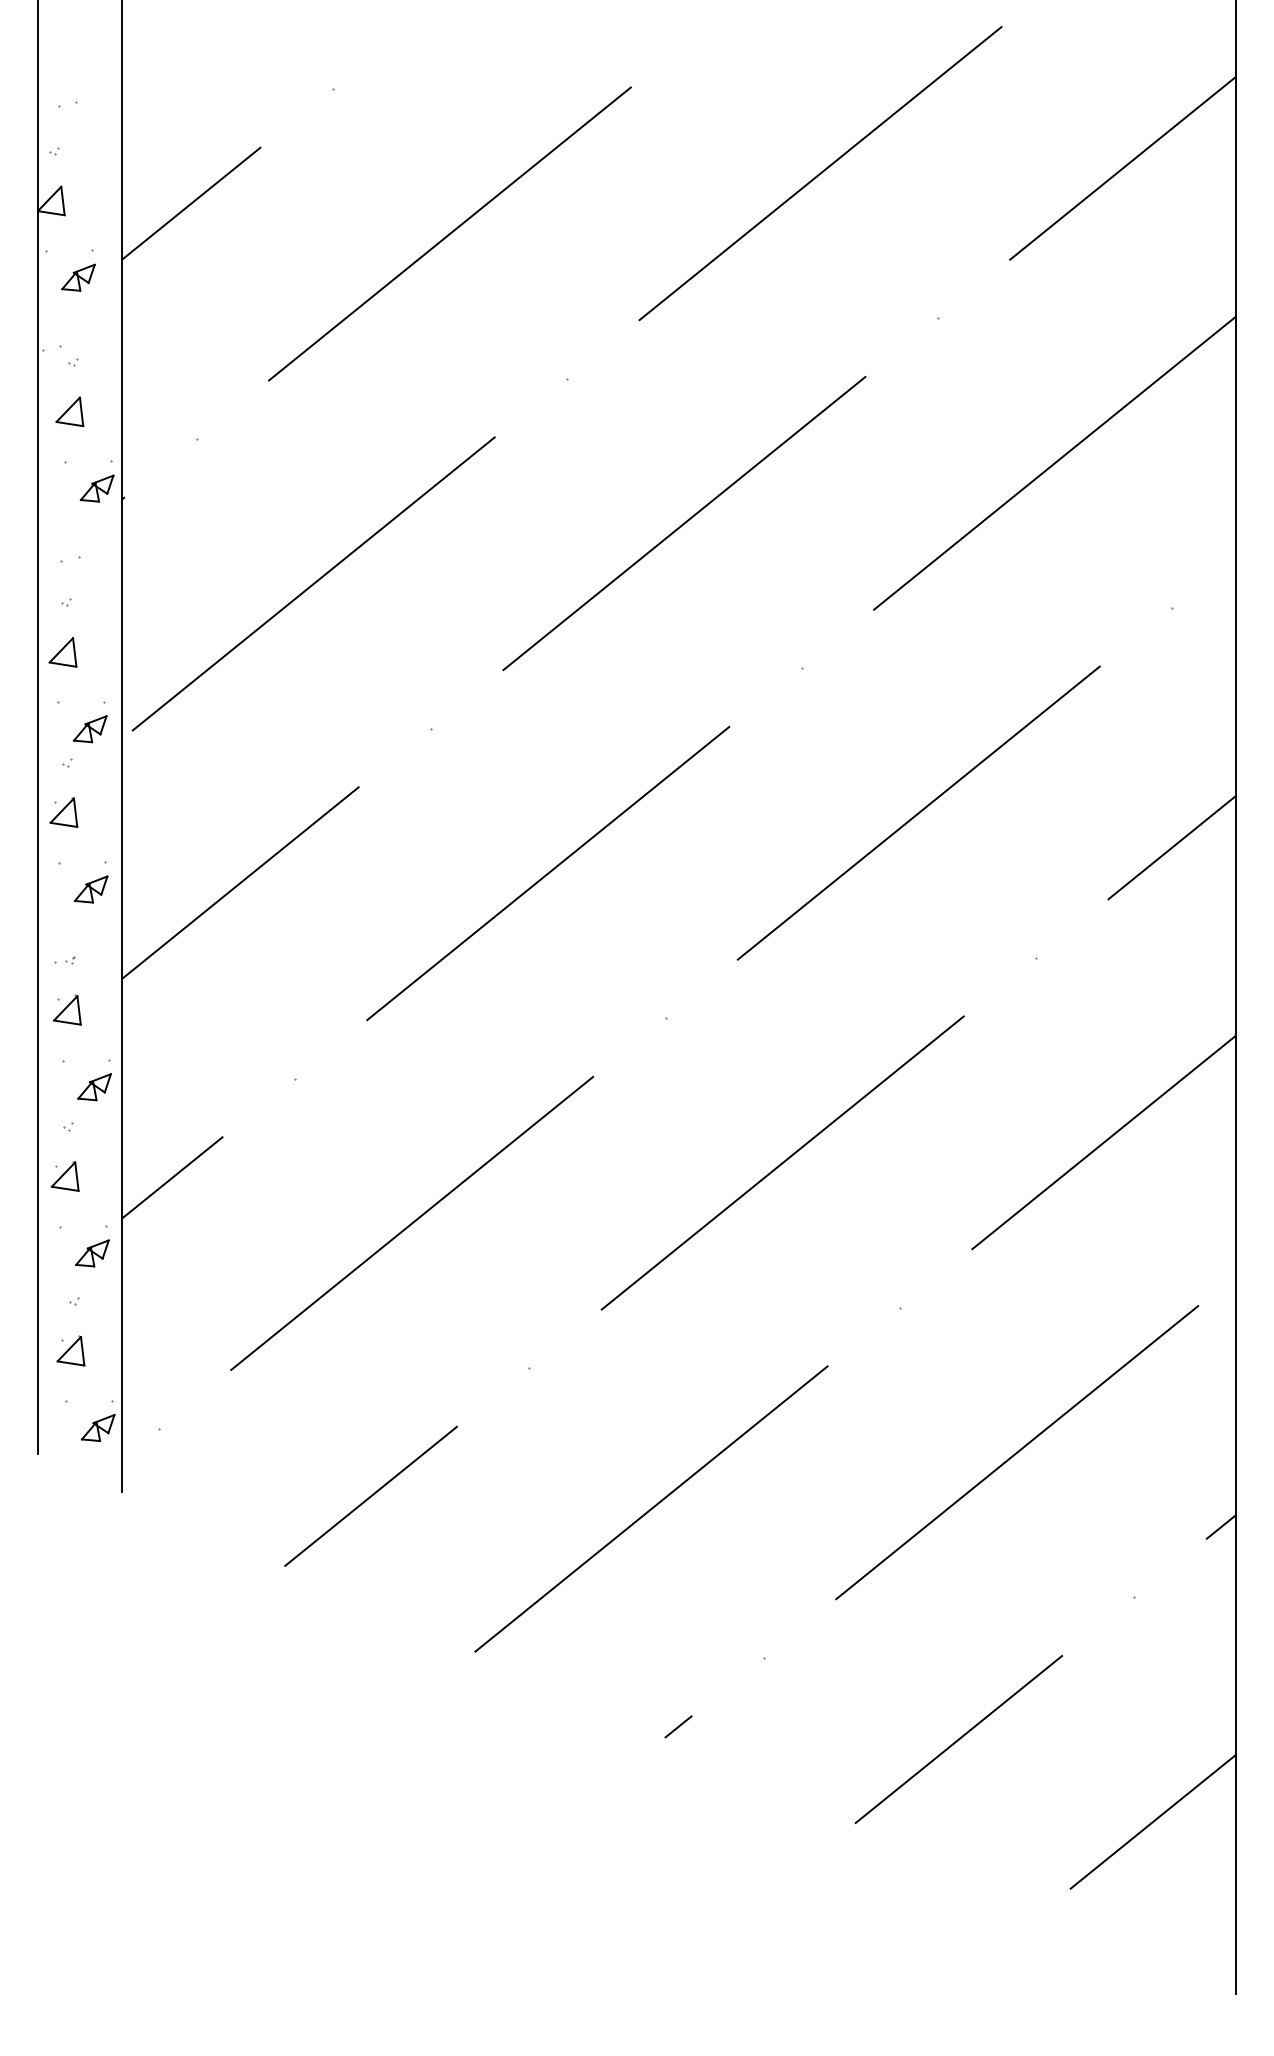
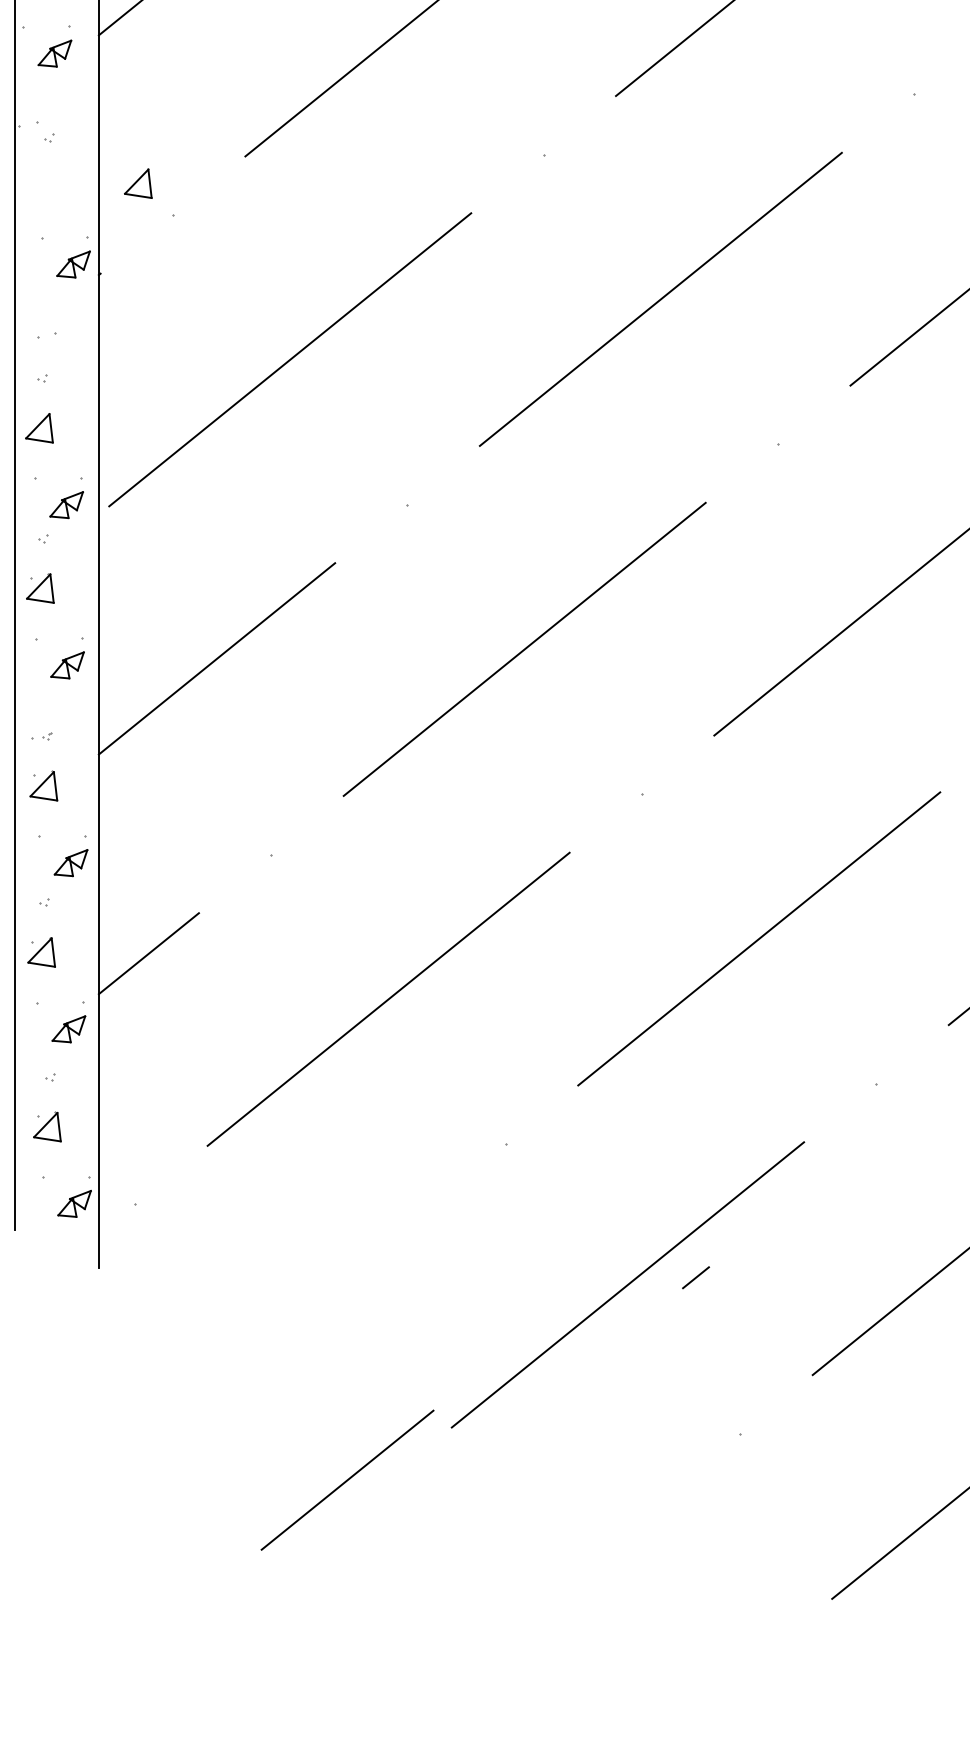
part: (69, 411) -> (137, 183), moved
line: (370, 1495) -> (346, 1479), moved
line: (678, 1726) -> (695, 1277), moved

